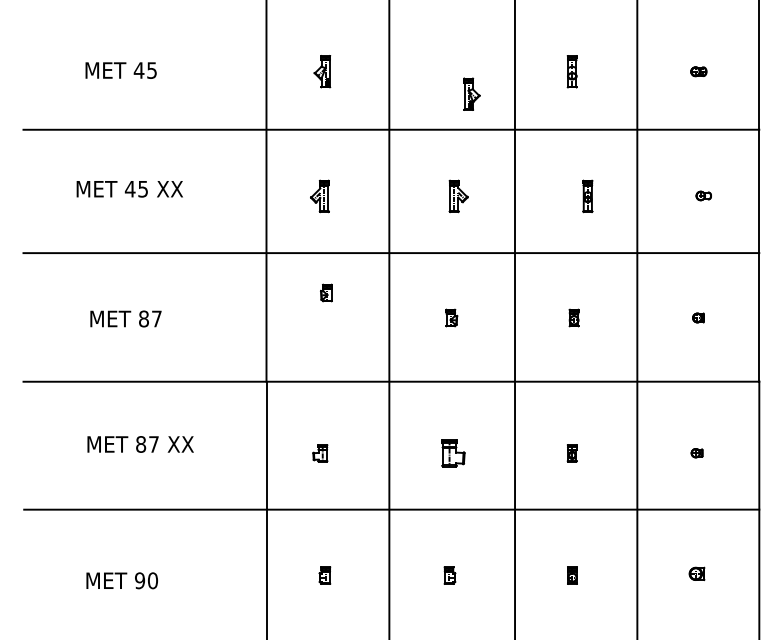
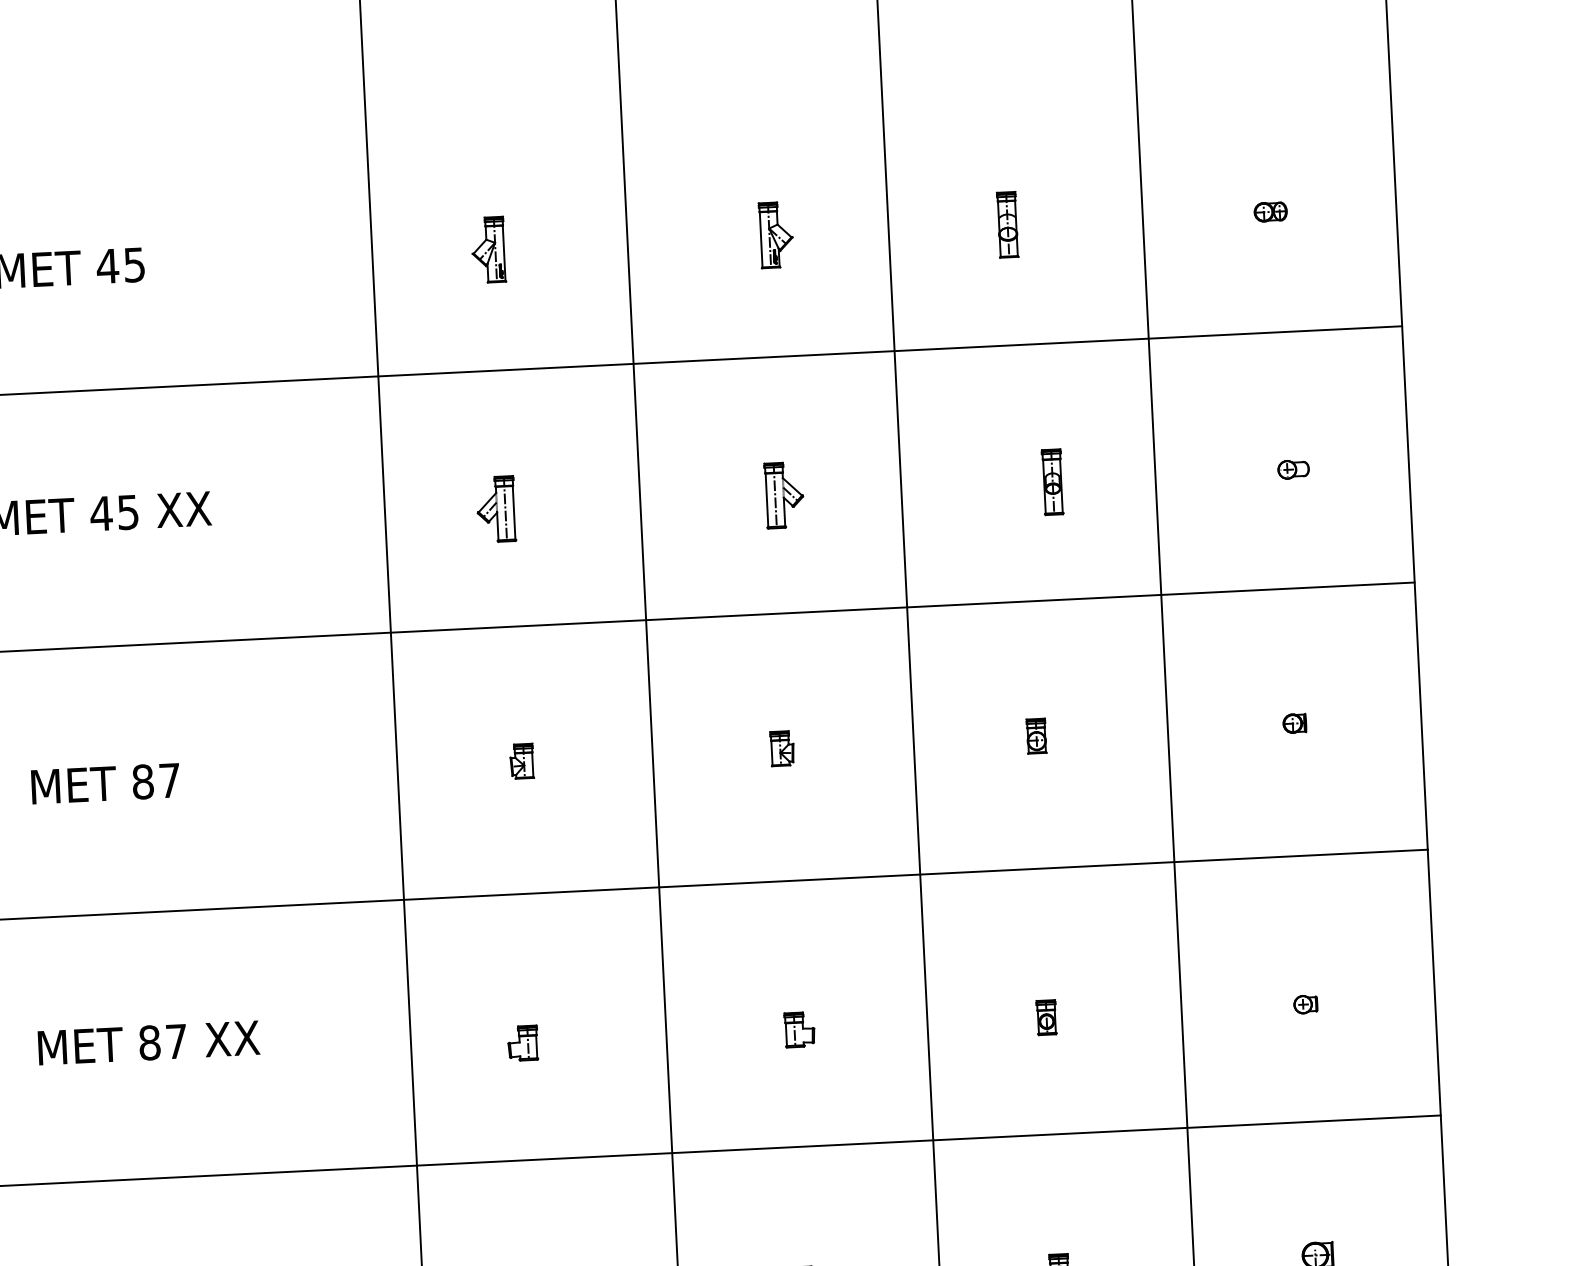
part: (471, 93) -> (775, 233), moved
part: (326, 292) -> (522, 760), moved
part: (453, 453) -> (799, 1029), size x0.62

